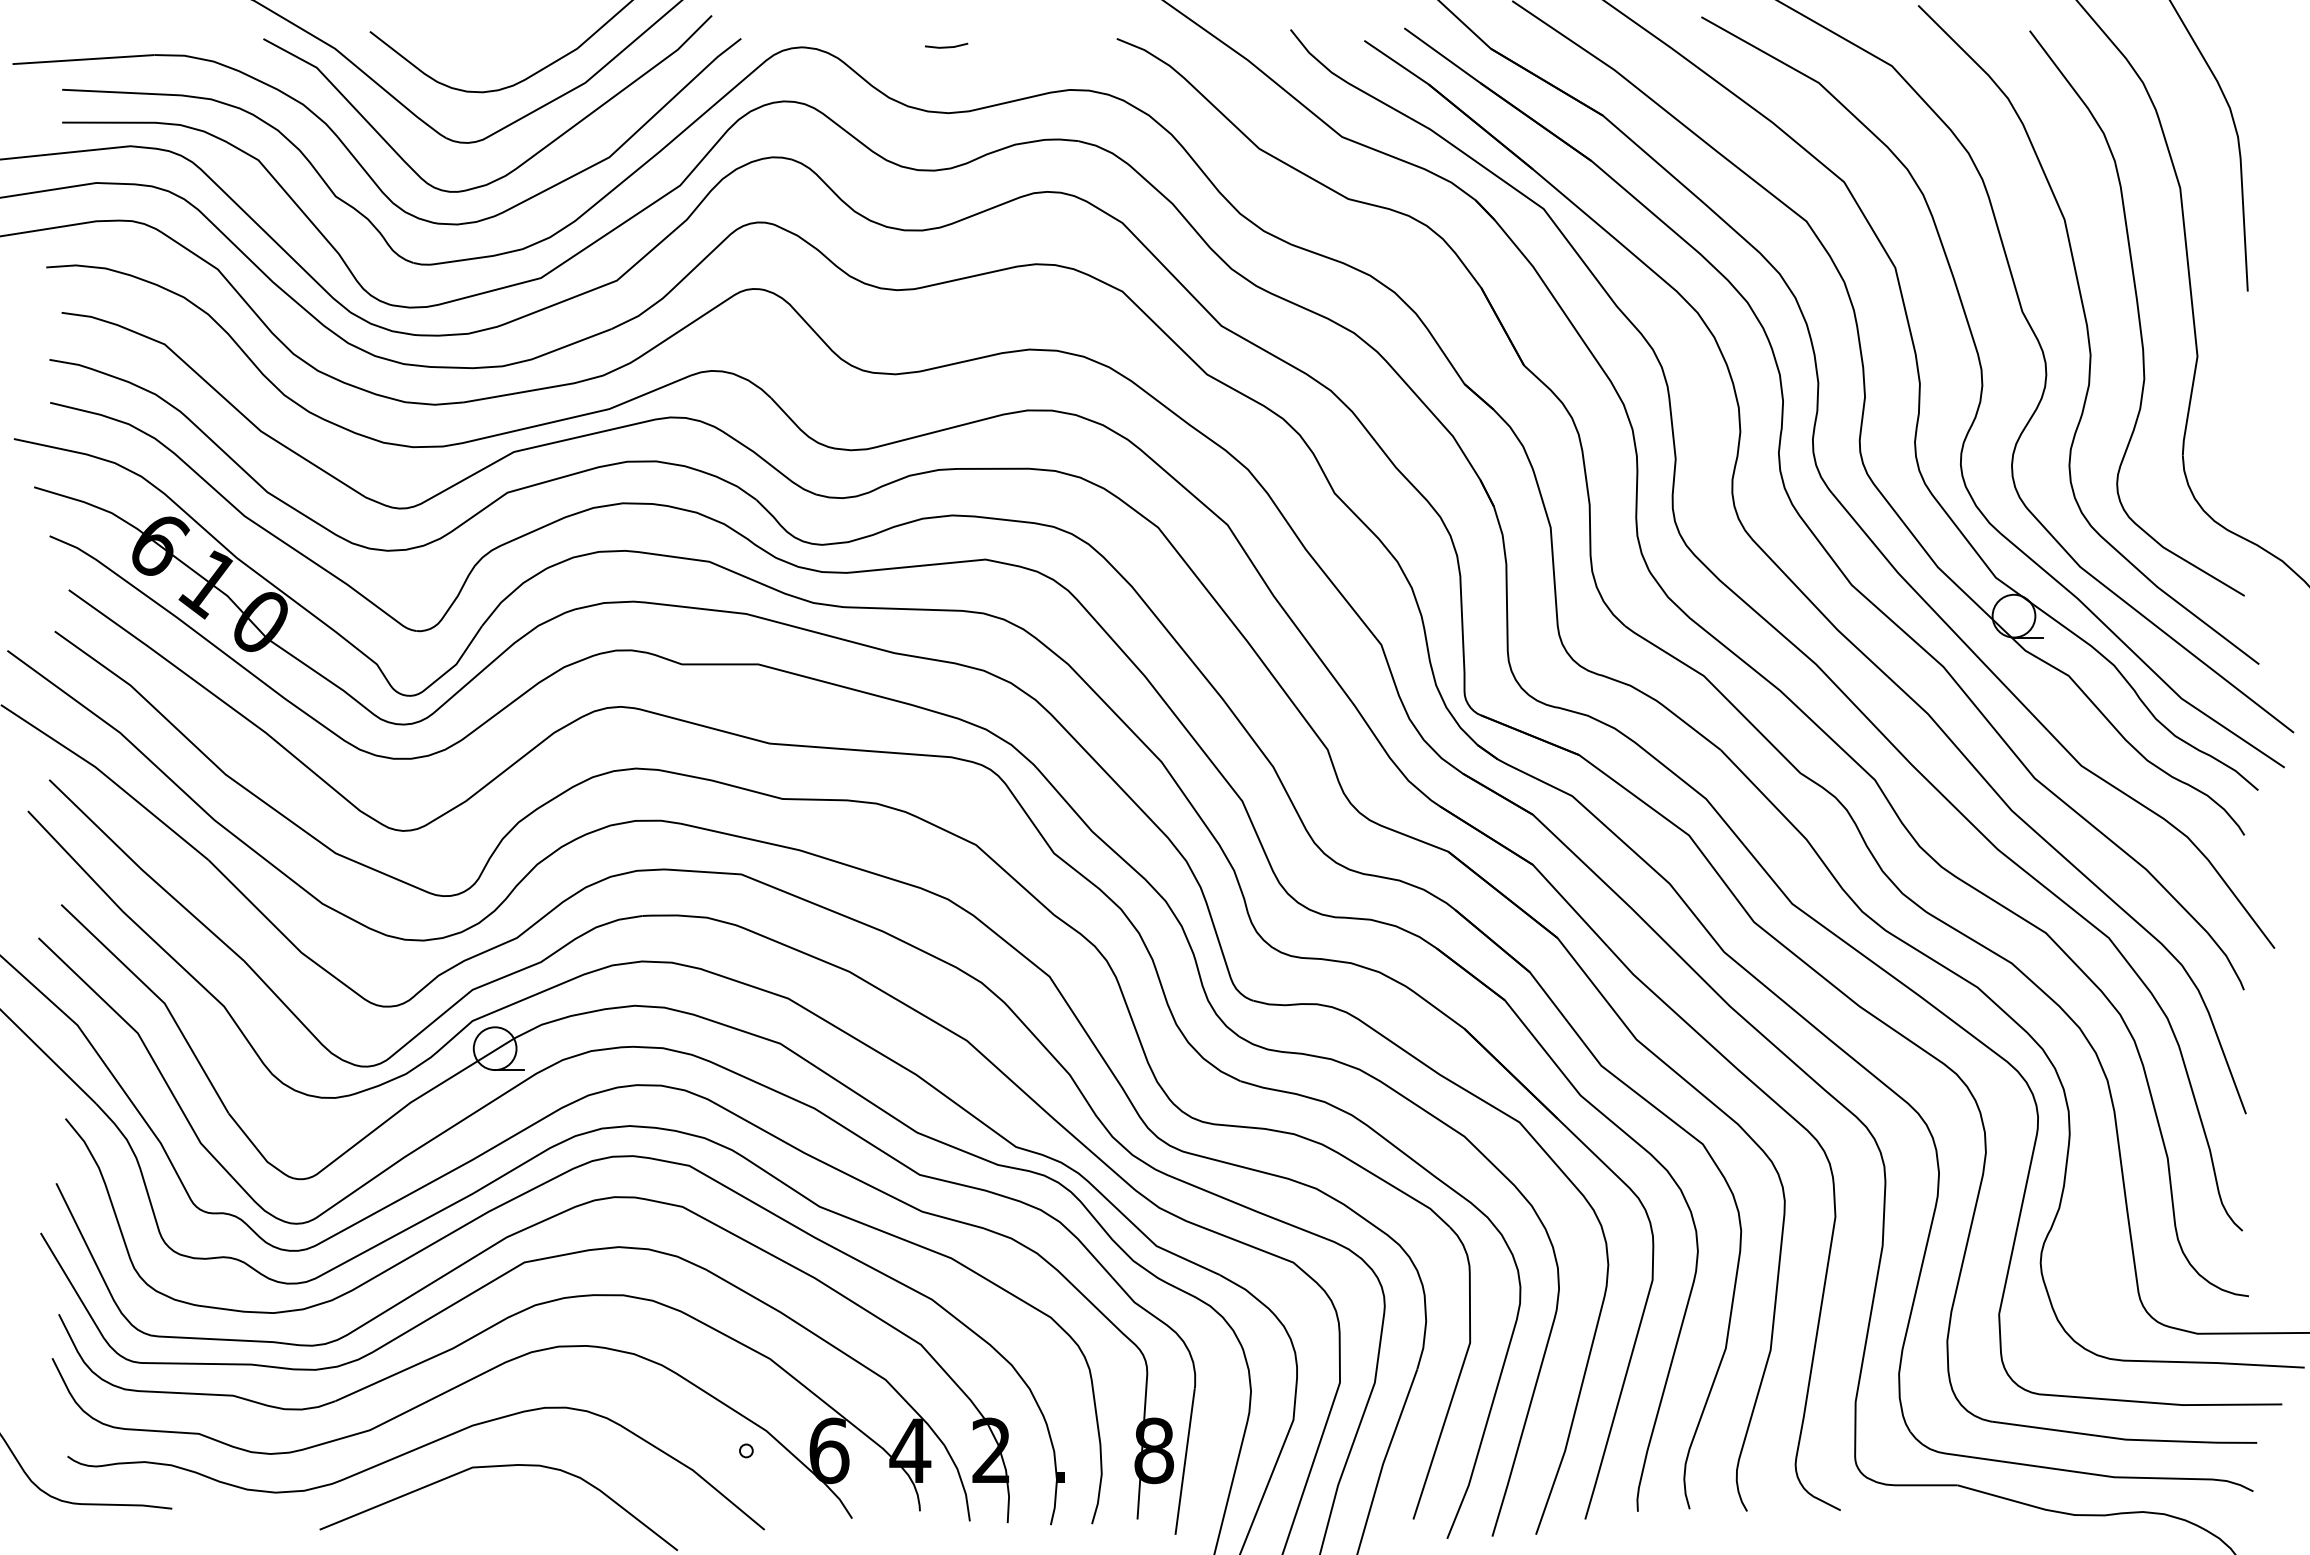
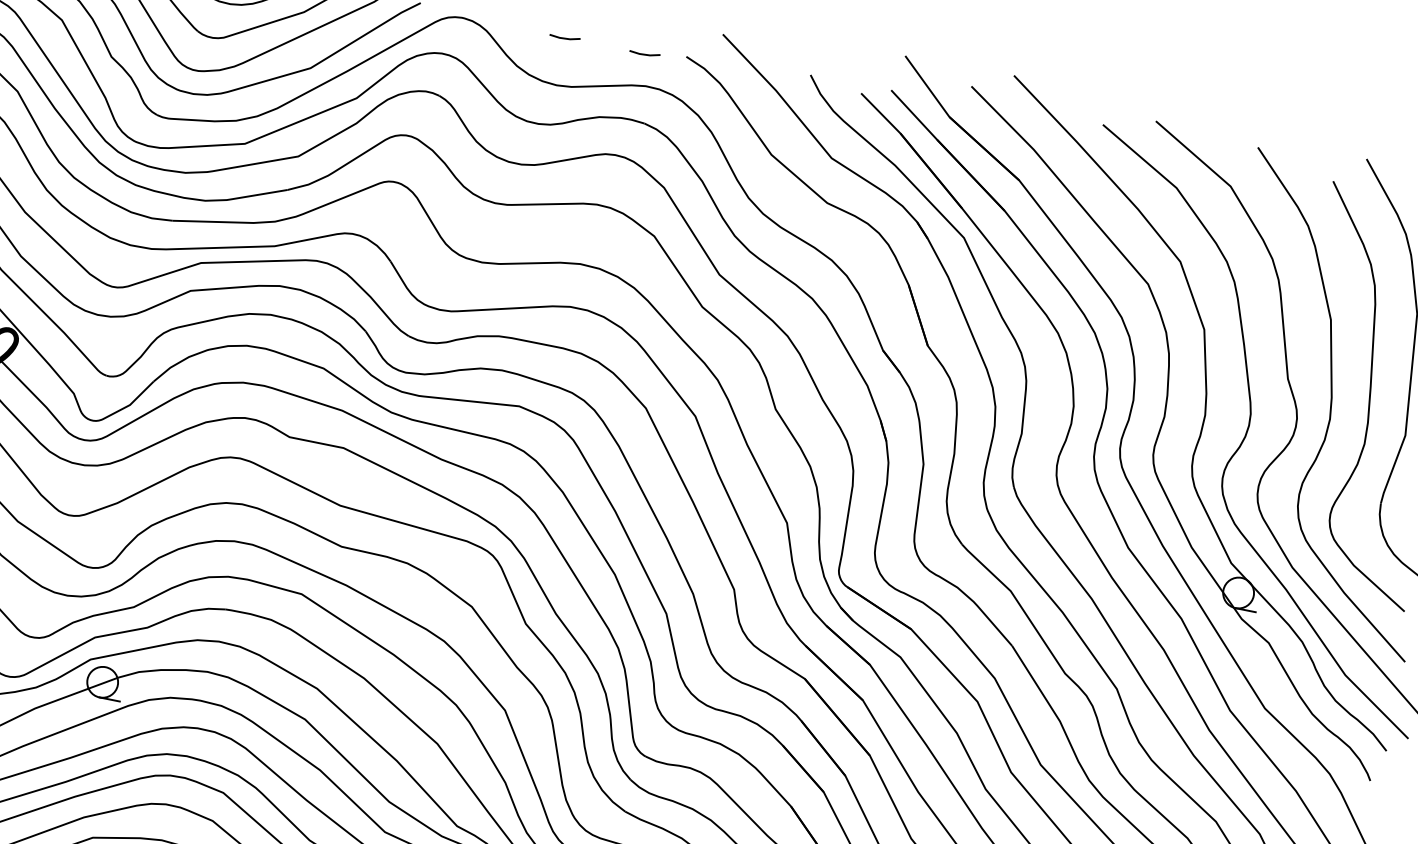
line: (1059, 46) -> (644, 54), added

